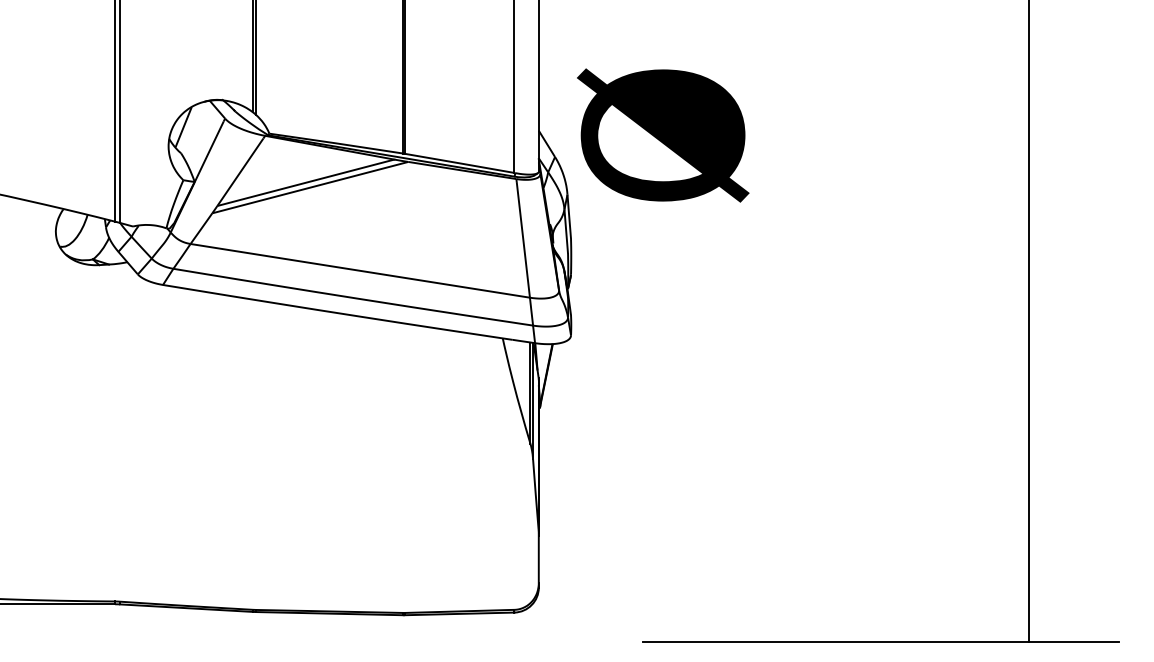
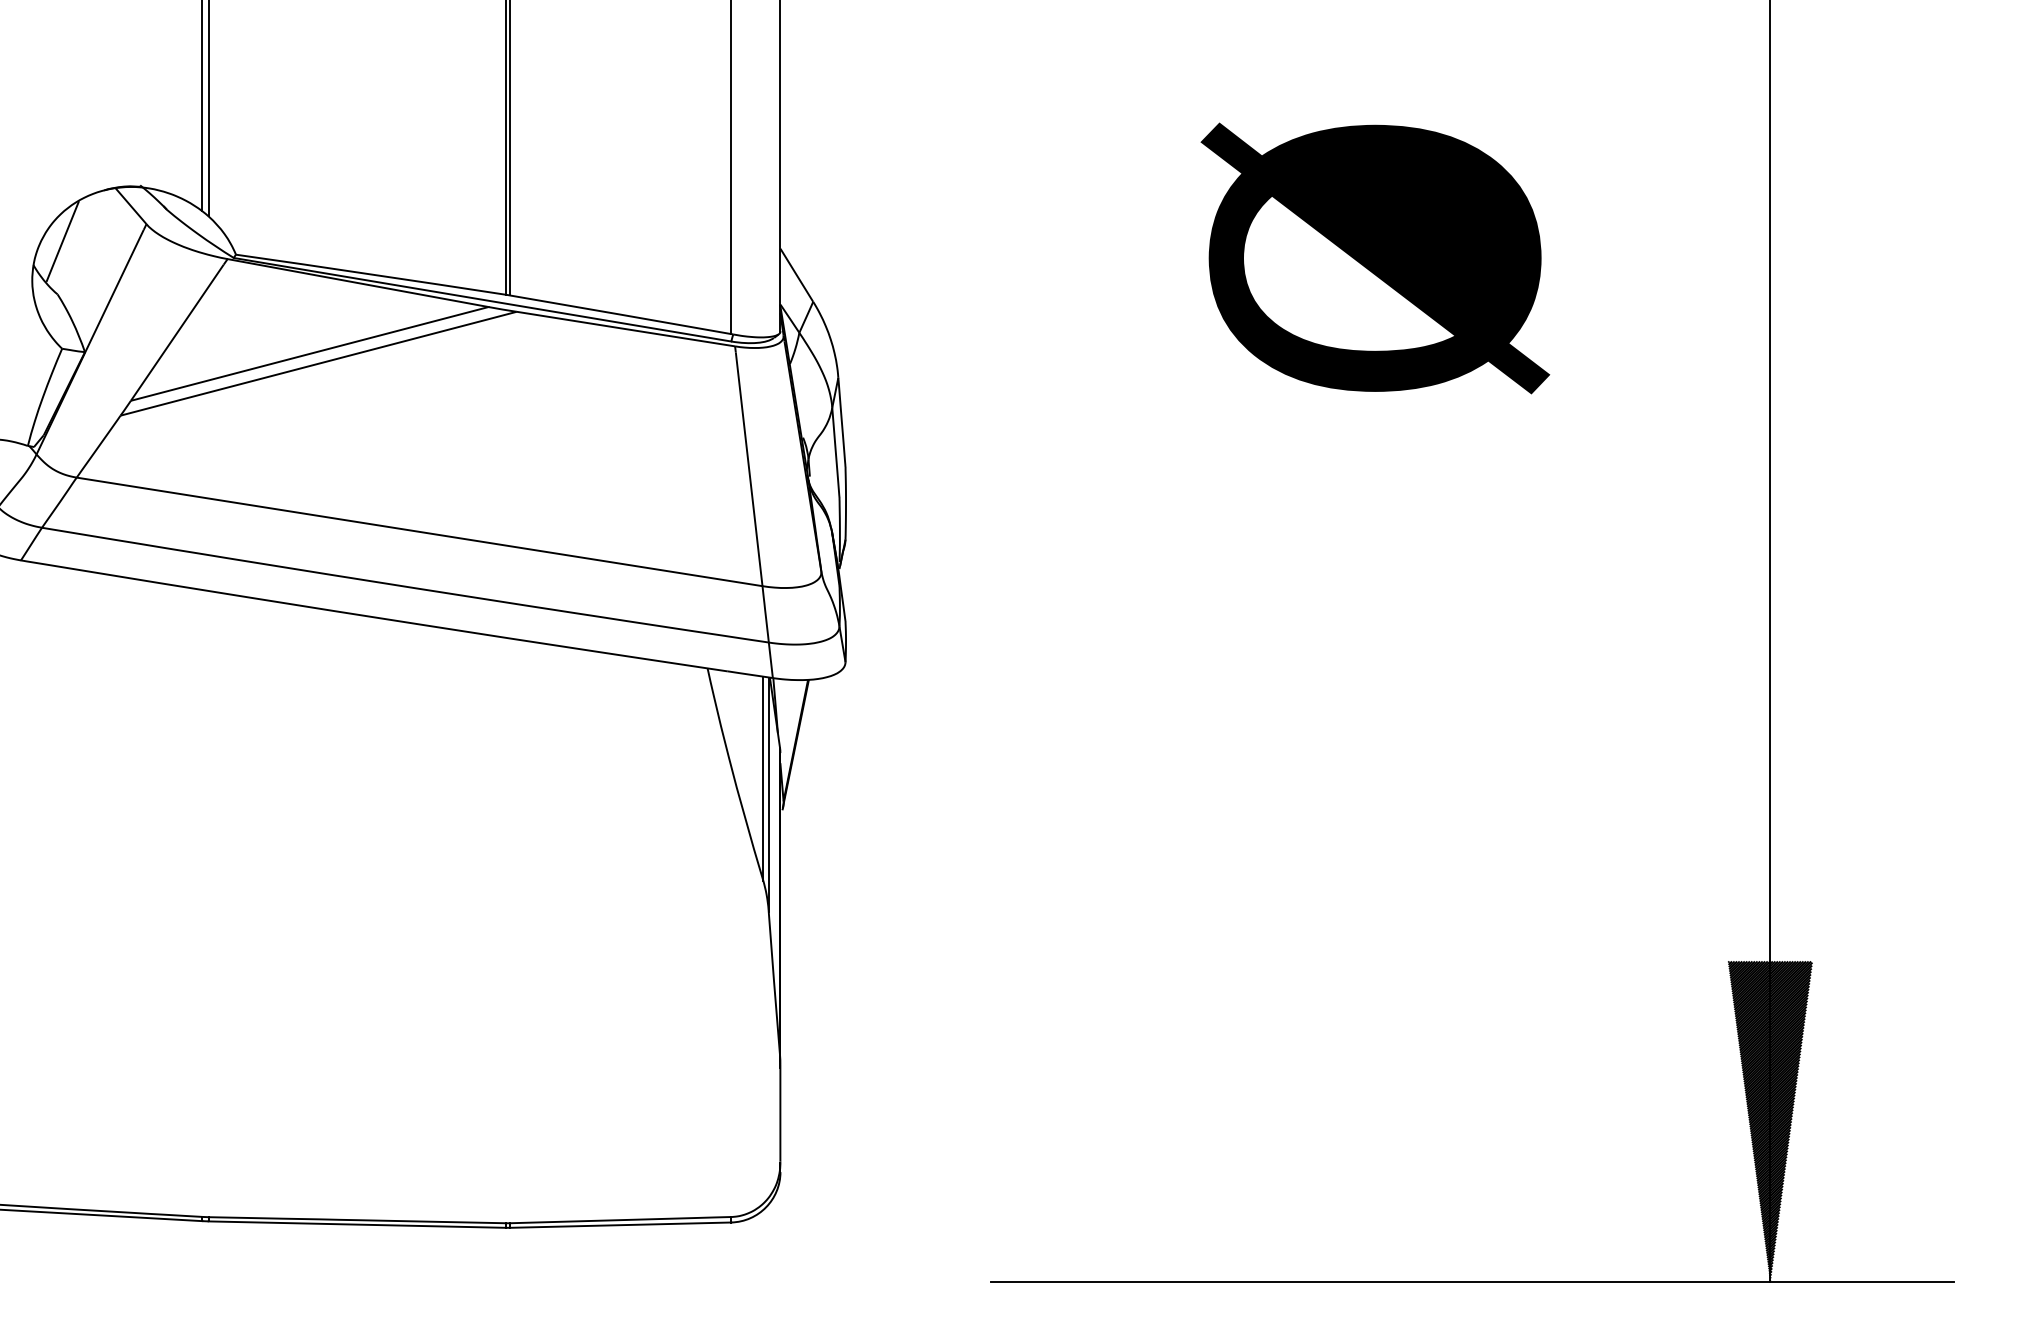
text: (663, 135) -> (1375, 258), moved
hatch: (1028, 562) -> (1770, 1121), added

